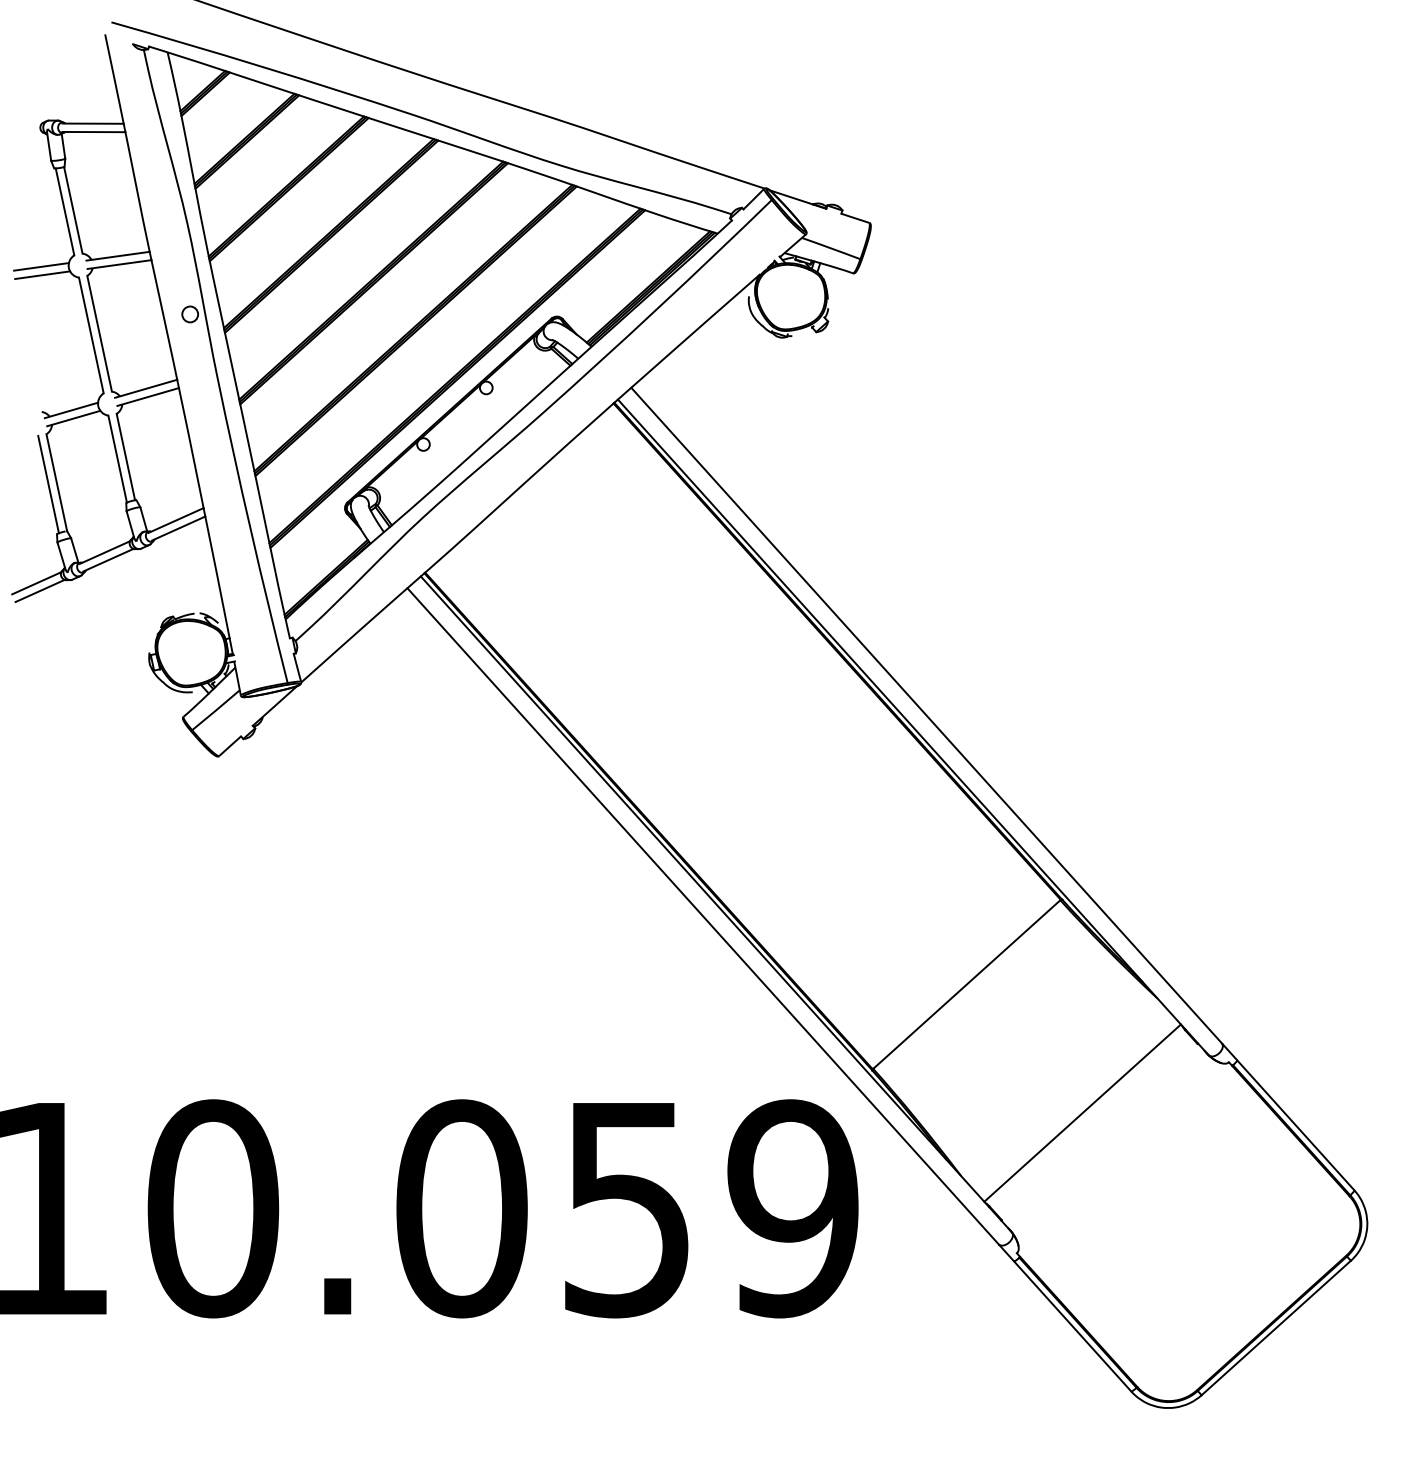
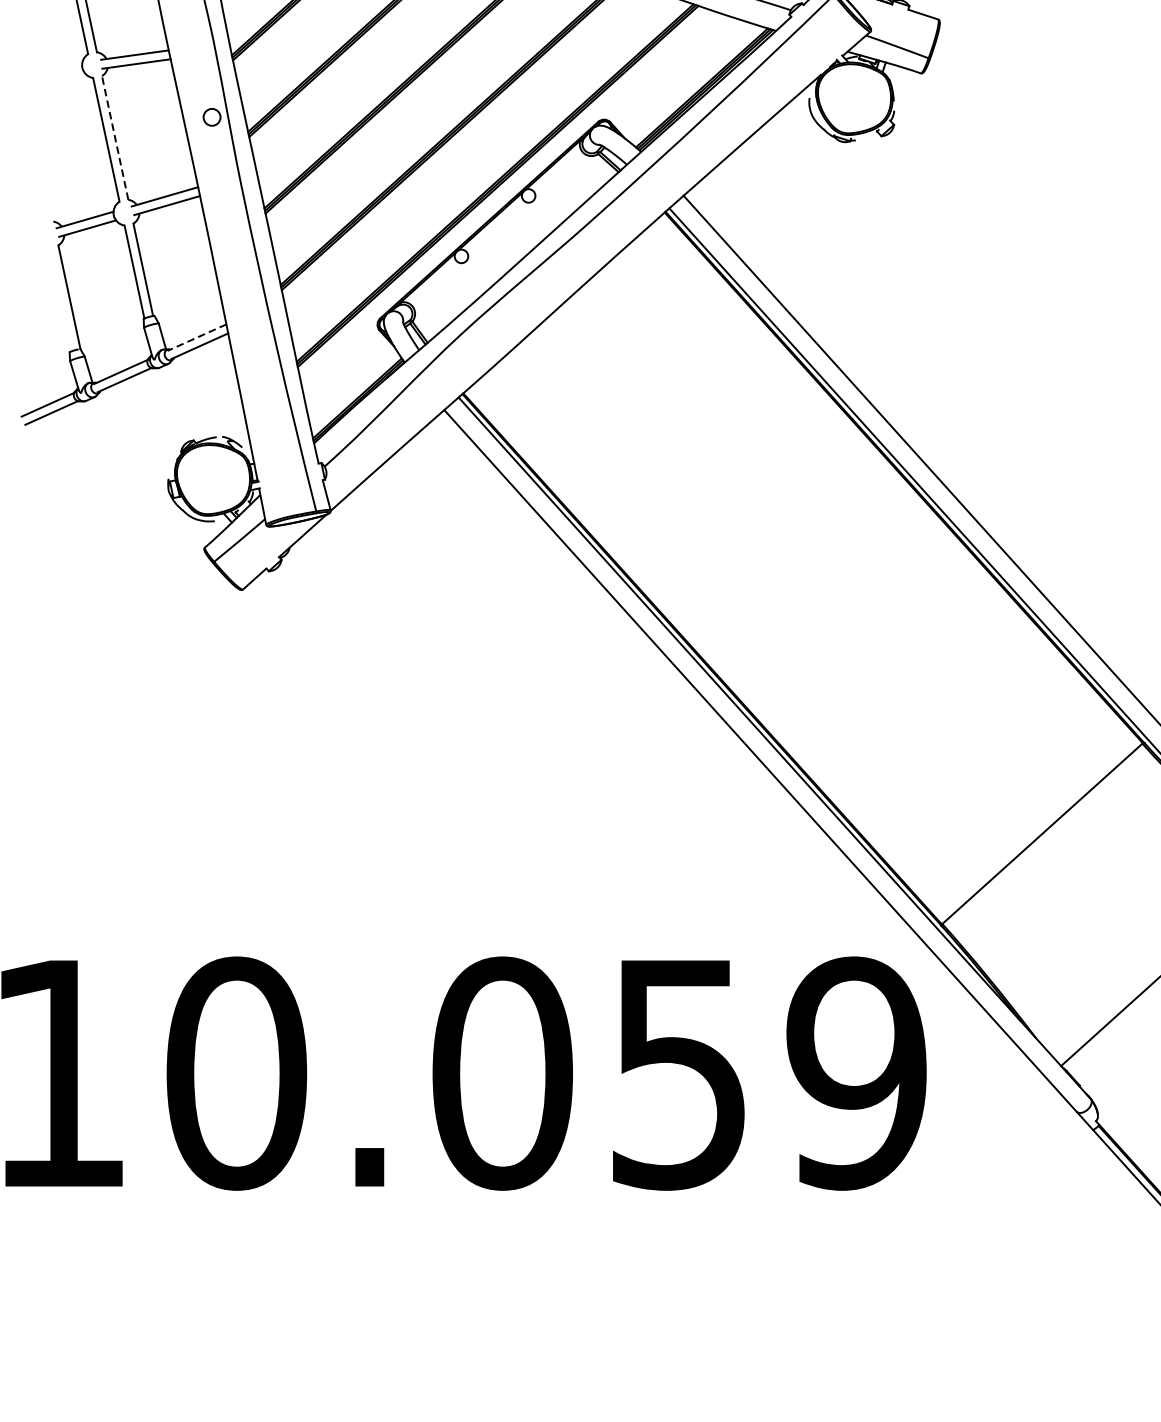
line: (41, 266) -> (53, 66), removed
line: (42, 275) -> (54, 75), removed
line: (99, 333) -> (115, 137), solid -> dashed
line: (48, 484) -> (60, 299), removed
line: (175, 520) -> (196, 337), solid -> dashed

